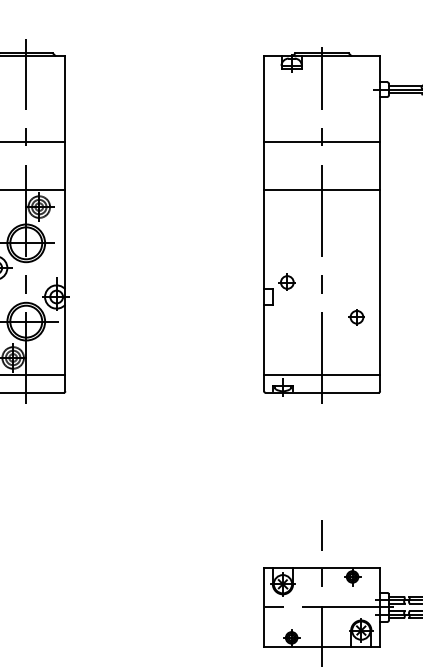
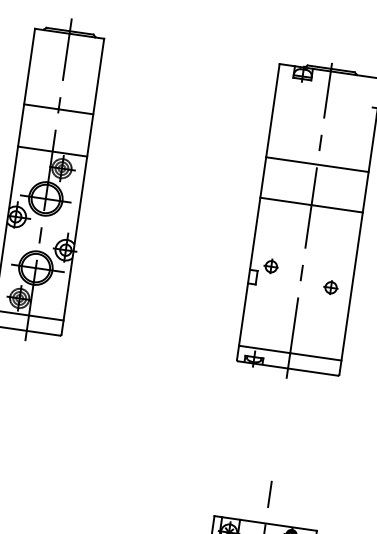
line: (322, 141) -> (317, 164), moved
line: (322, 189) -> (311, 205), moved
part: (356, 317) -> (330, 287), moved

